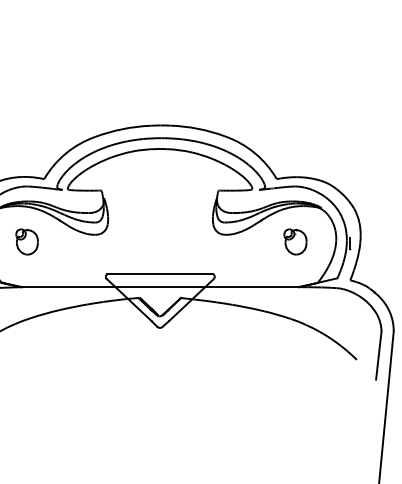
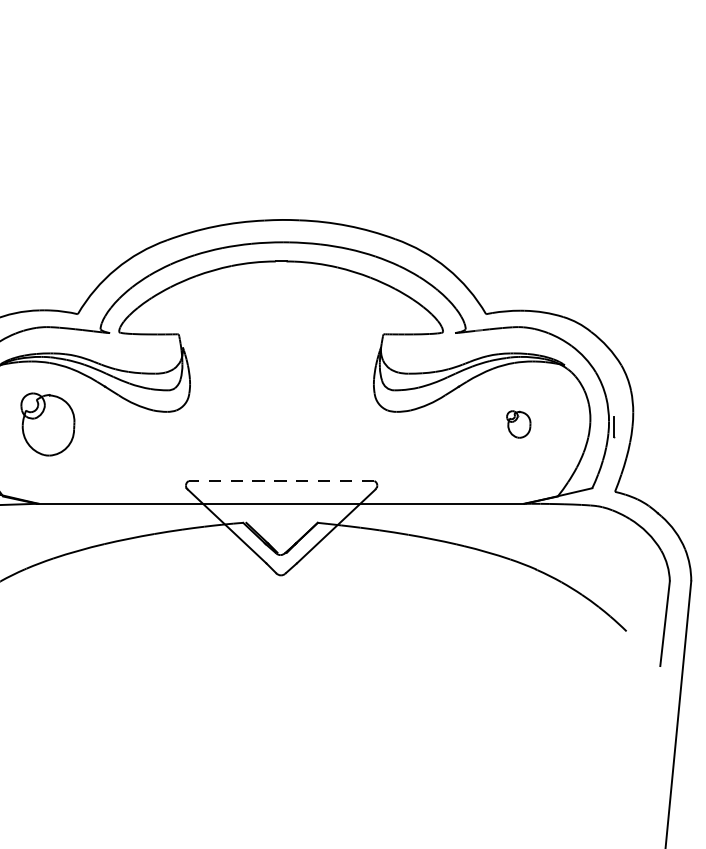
part: (26, 241) -> (46, 423), size x1.4
part: (295, 241) -> (518, 423), size x0.6
line: (160, 274) -> (281, 481), solid -> dashed

